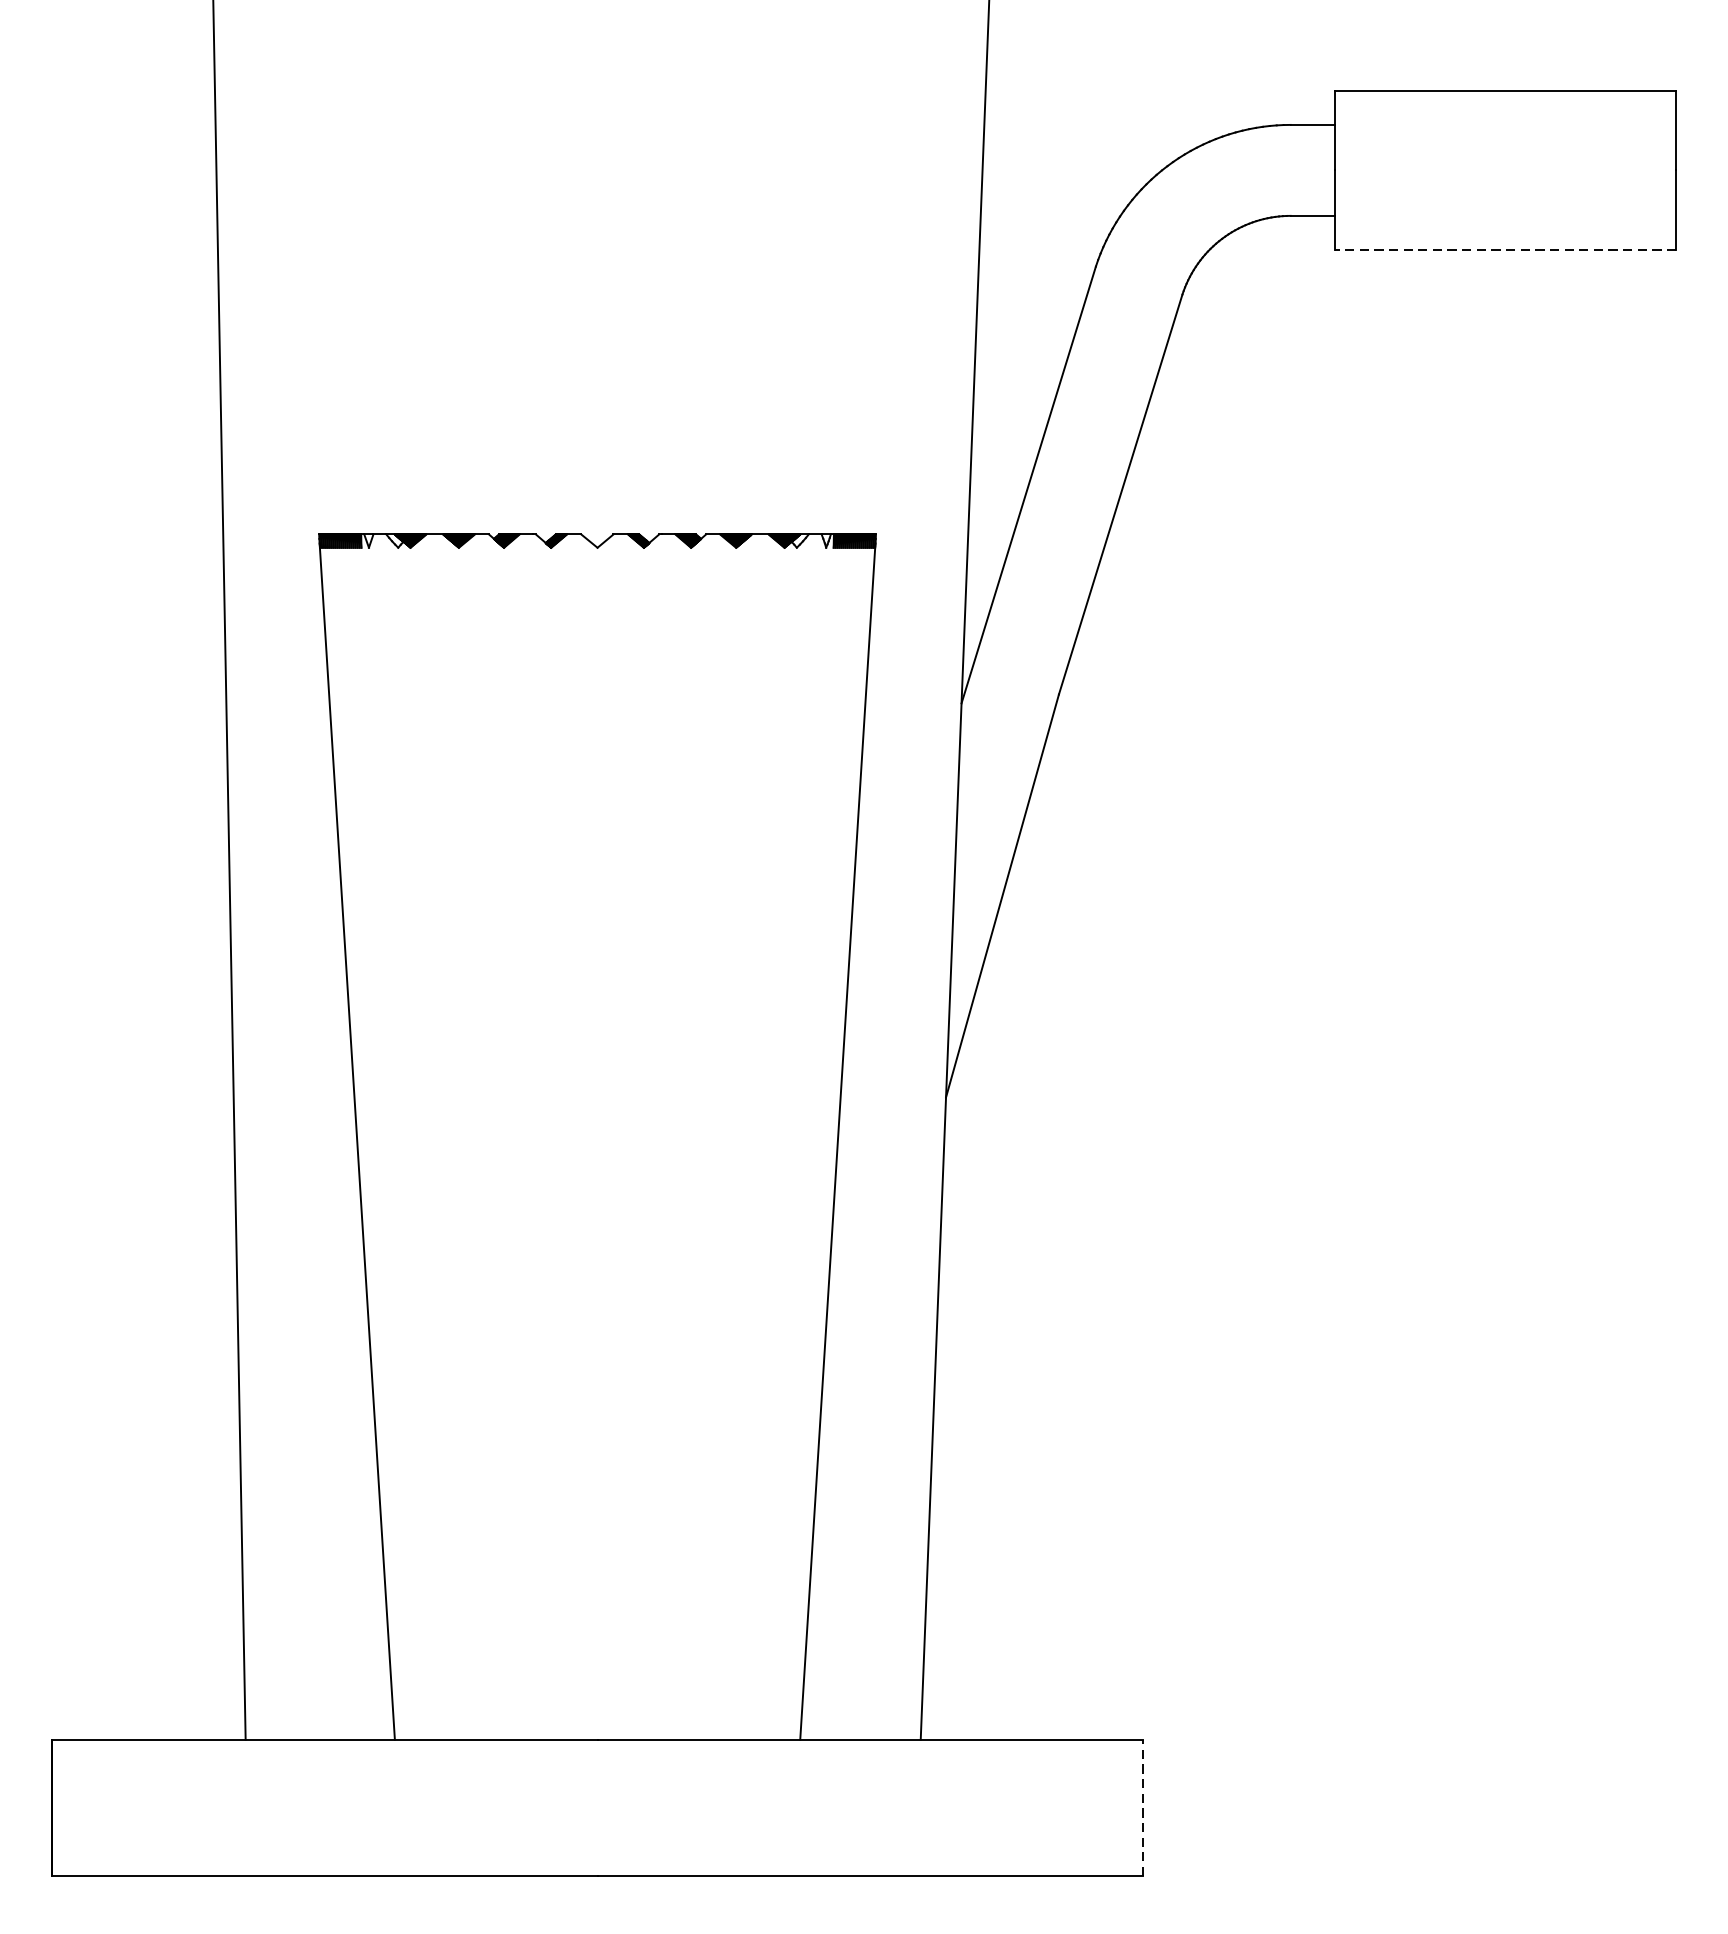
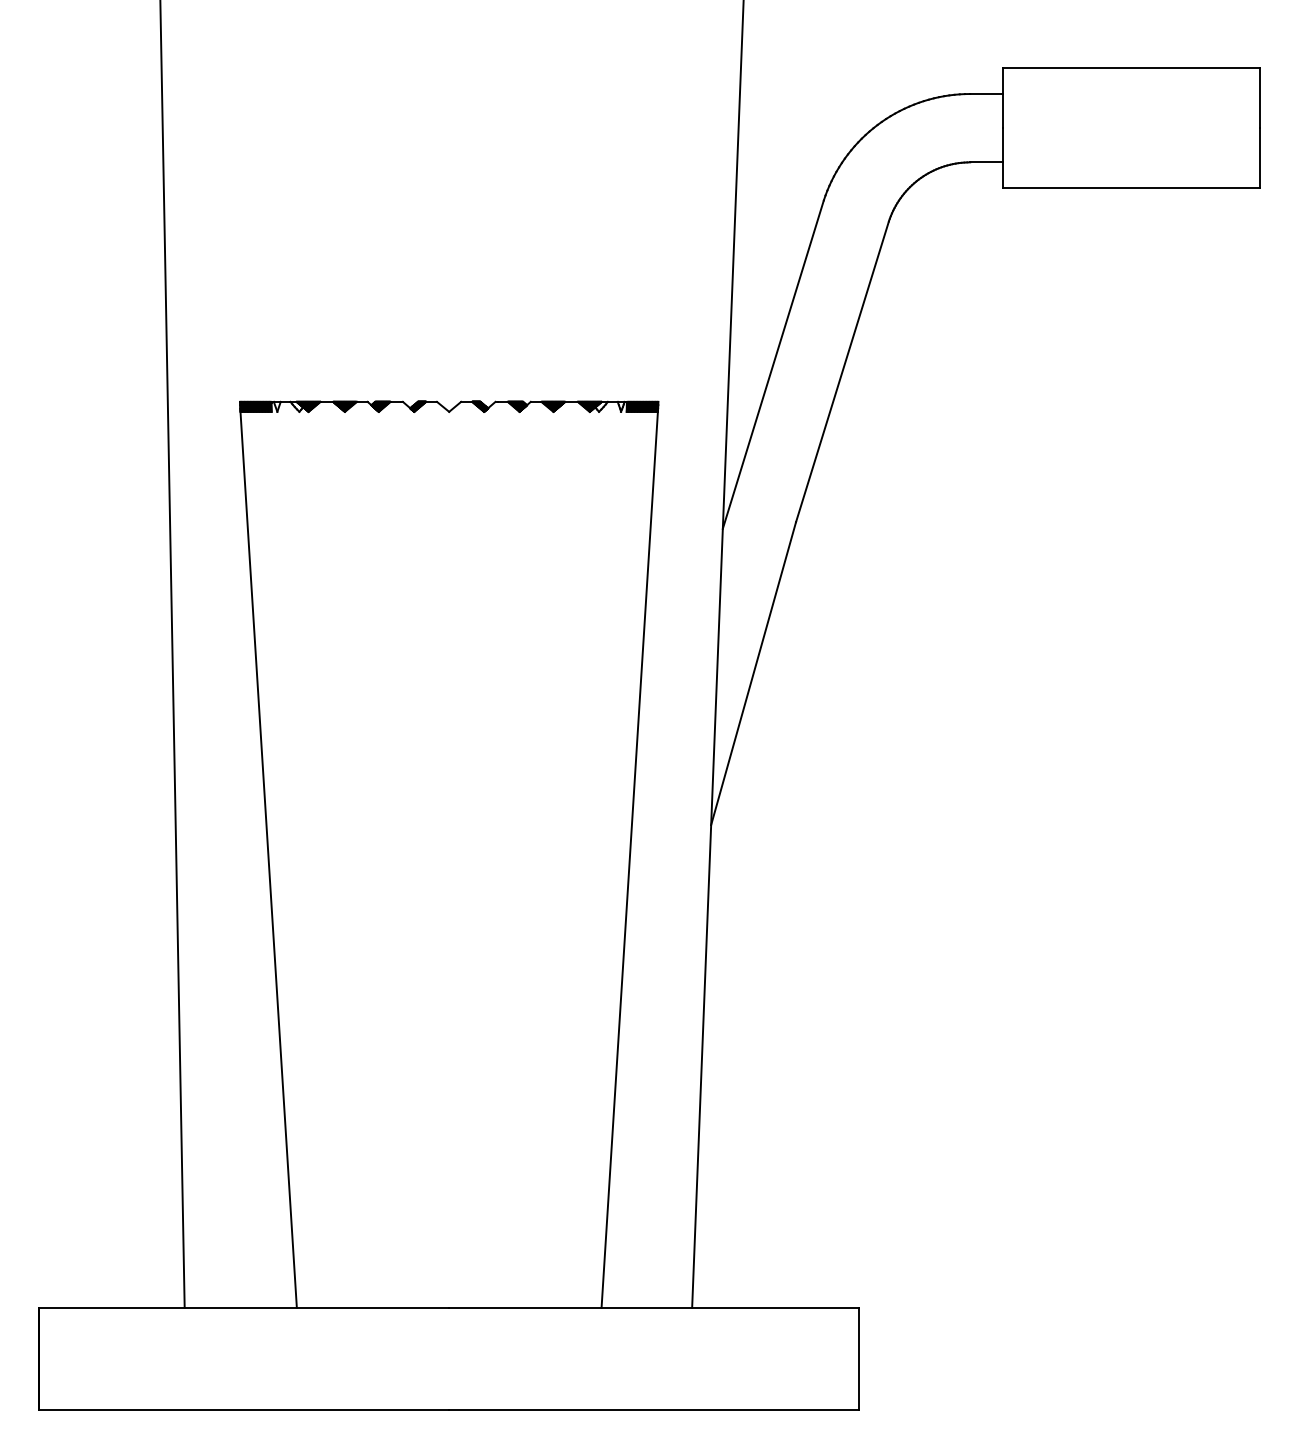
line: (1505, 250) -> (1131, 188), dashed -> solid
line: (1143, 1807) -> (859, 1358), dashed -> solid

